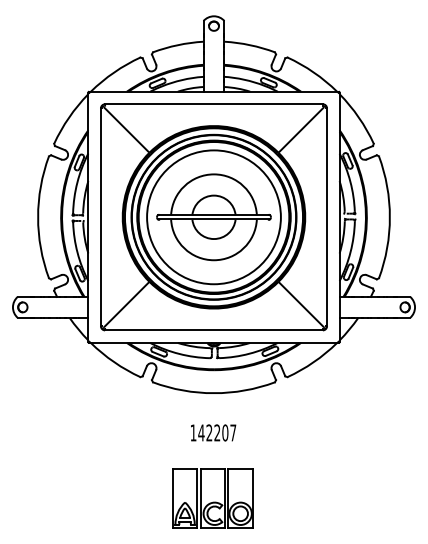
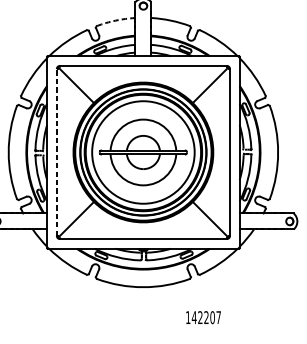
arc: (177, 45) -> (115, 20), solid -> dashed
line: (100, 217) -> (56, 152), solid -> dashed
text: (213, 432) -> (203, 317), moved

